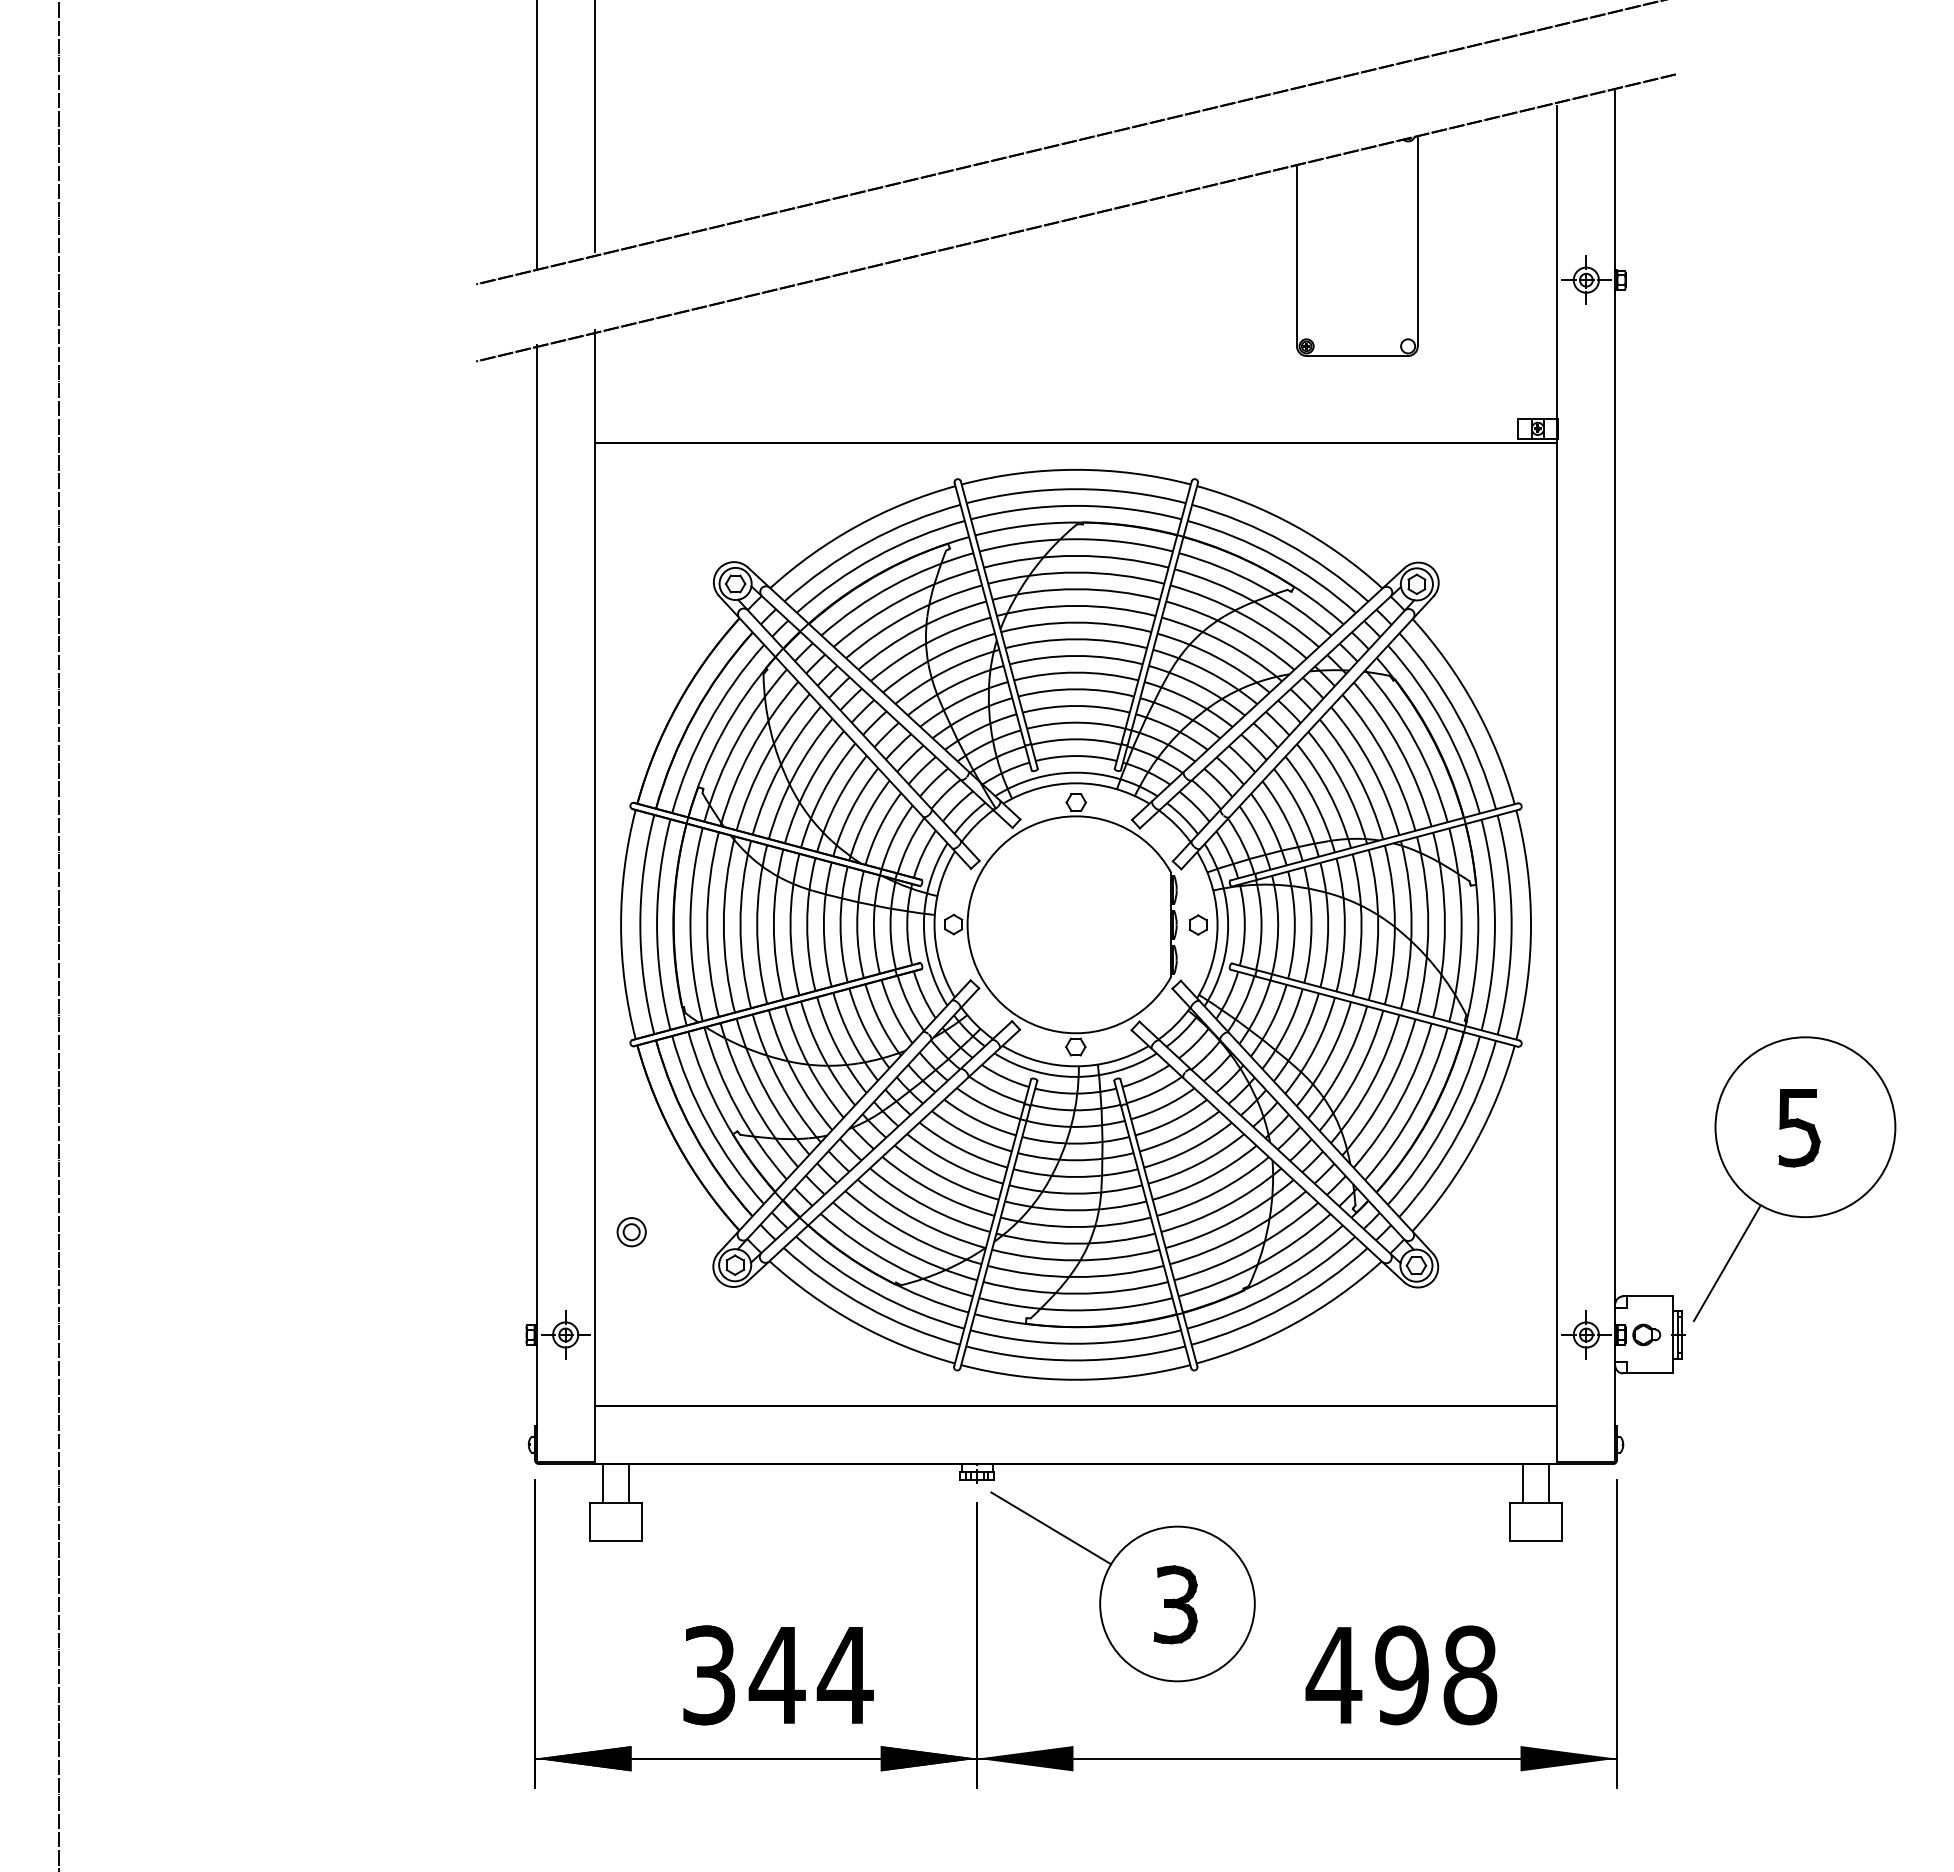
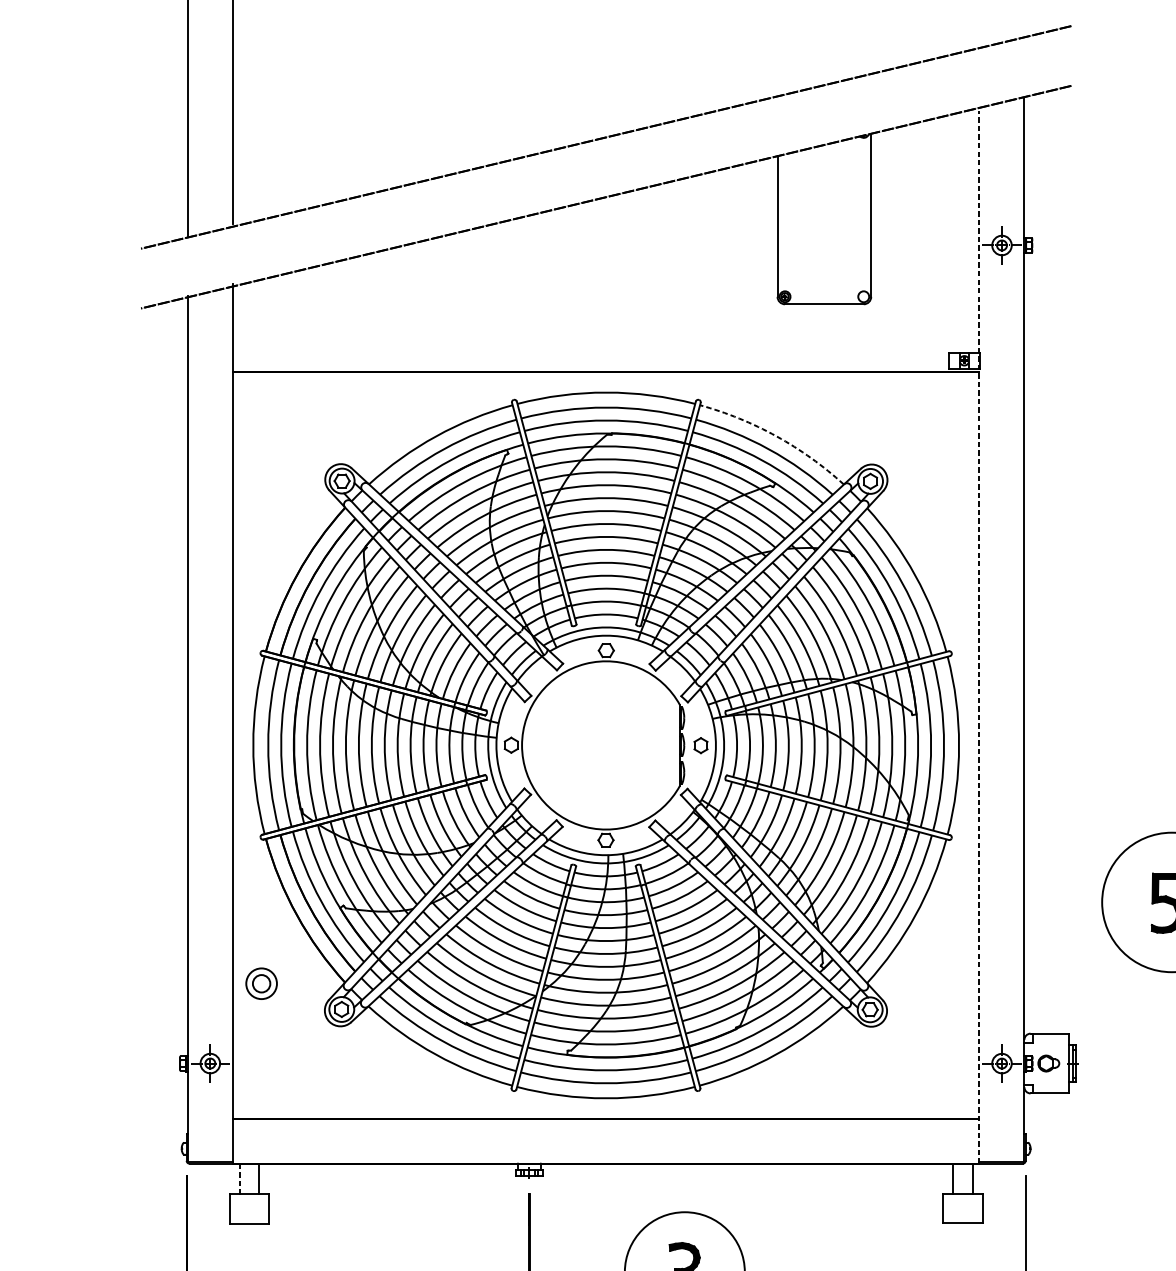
arc: (1295, 526) -> (776, 436), solid -> dashed
line: (1557, 785) -> (979, 637), solid -> dashed
part: (631, 1232) -> (261, 984), size x1.4
line: (1726, 1263) -> (1110, 1008), removed
line: (603, 1483) -> (239, 1178), solid -> dashed
line: (1051, 1528) -> (587, 1213), removed

